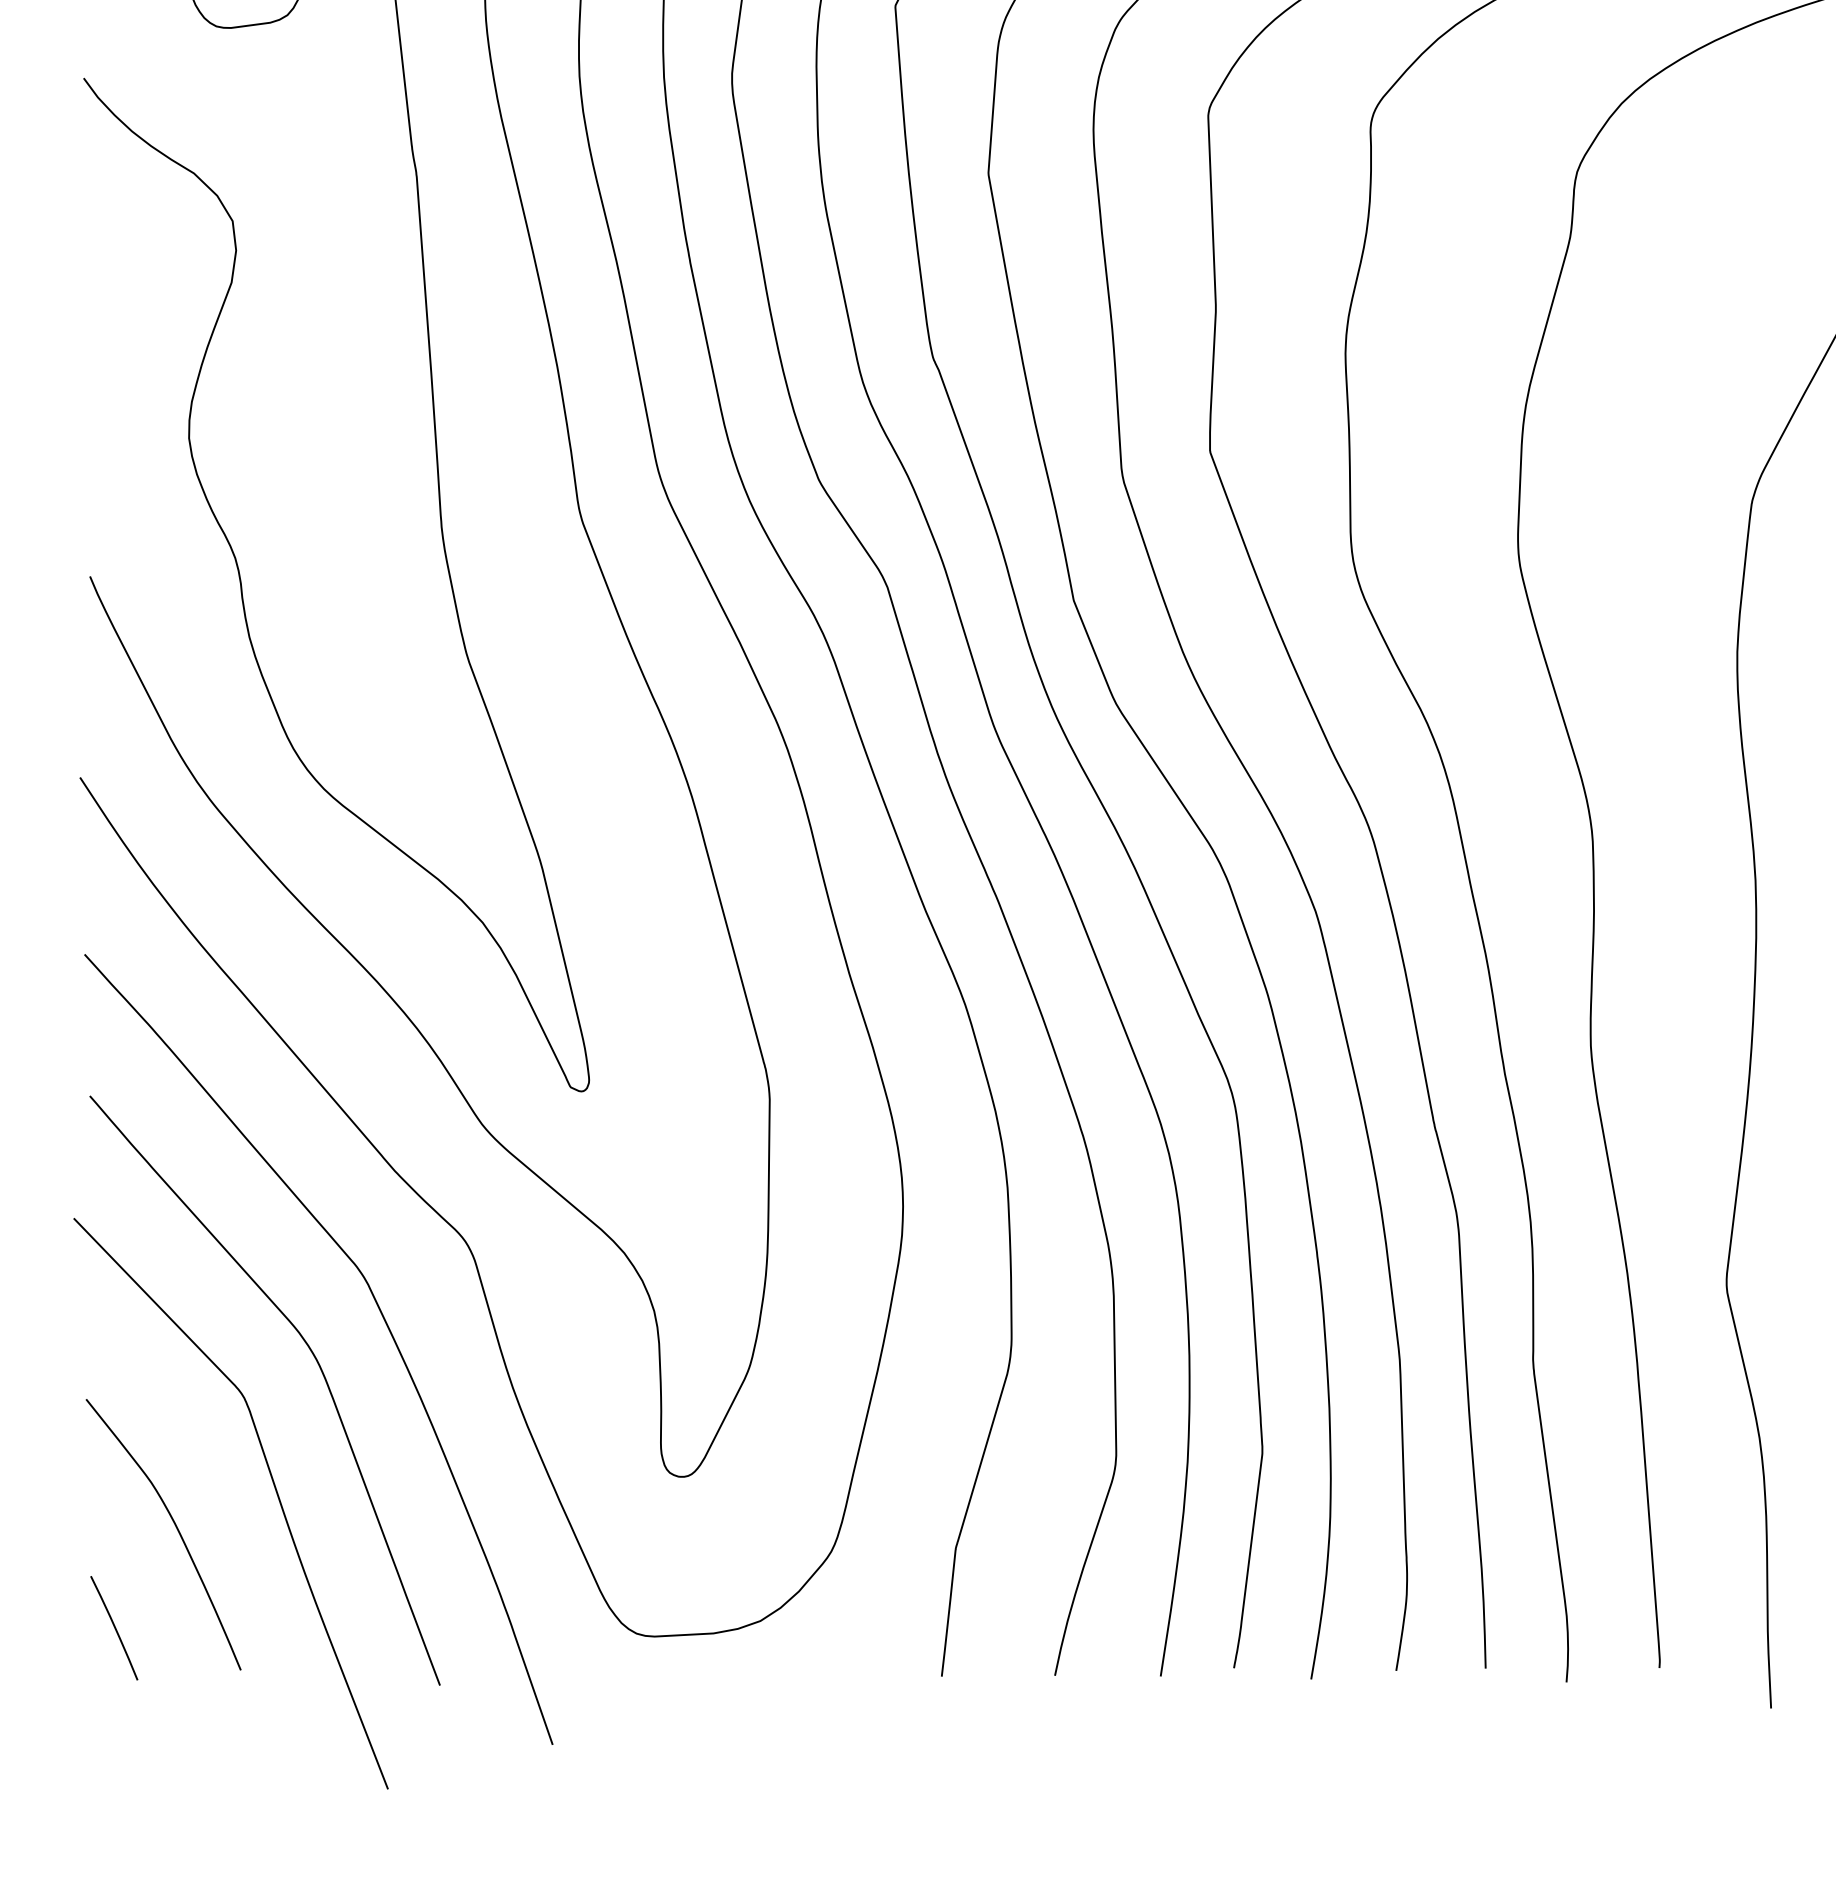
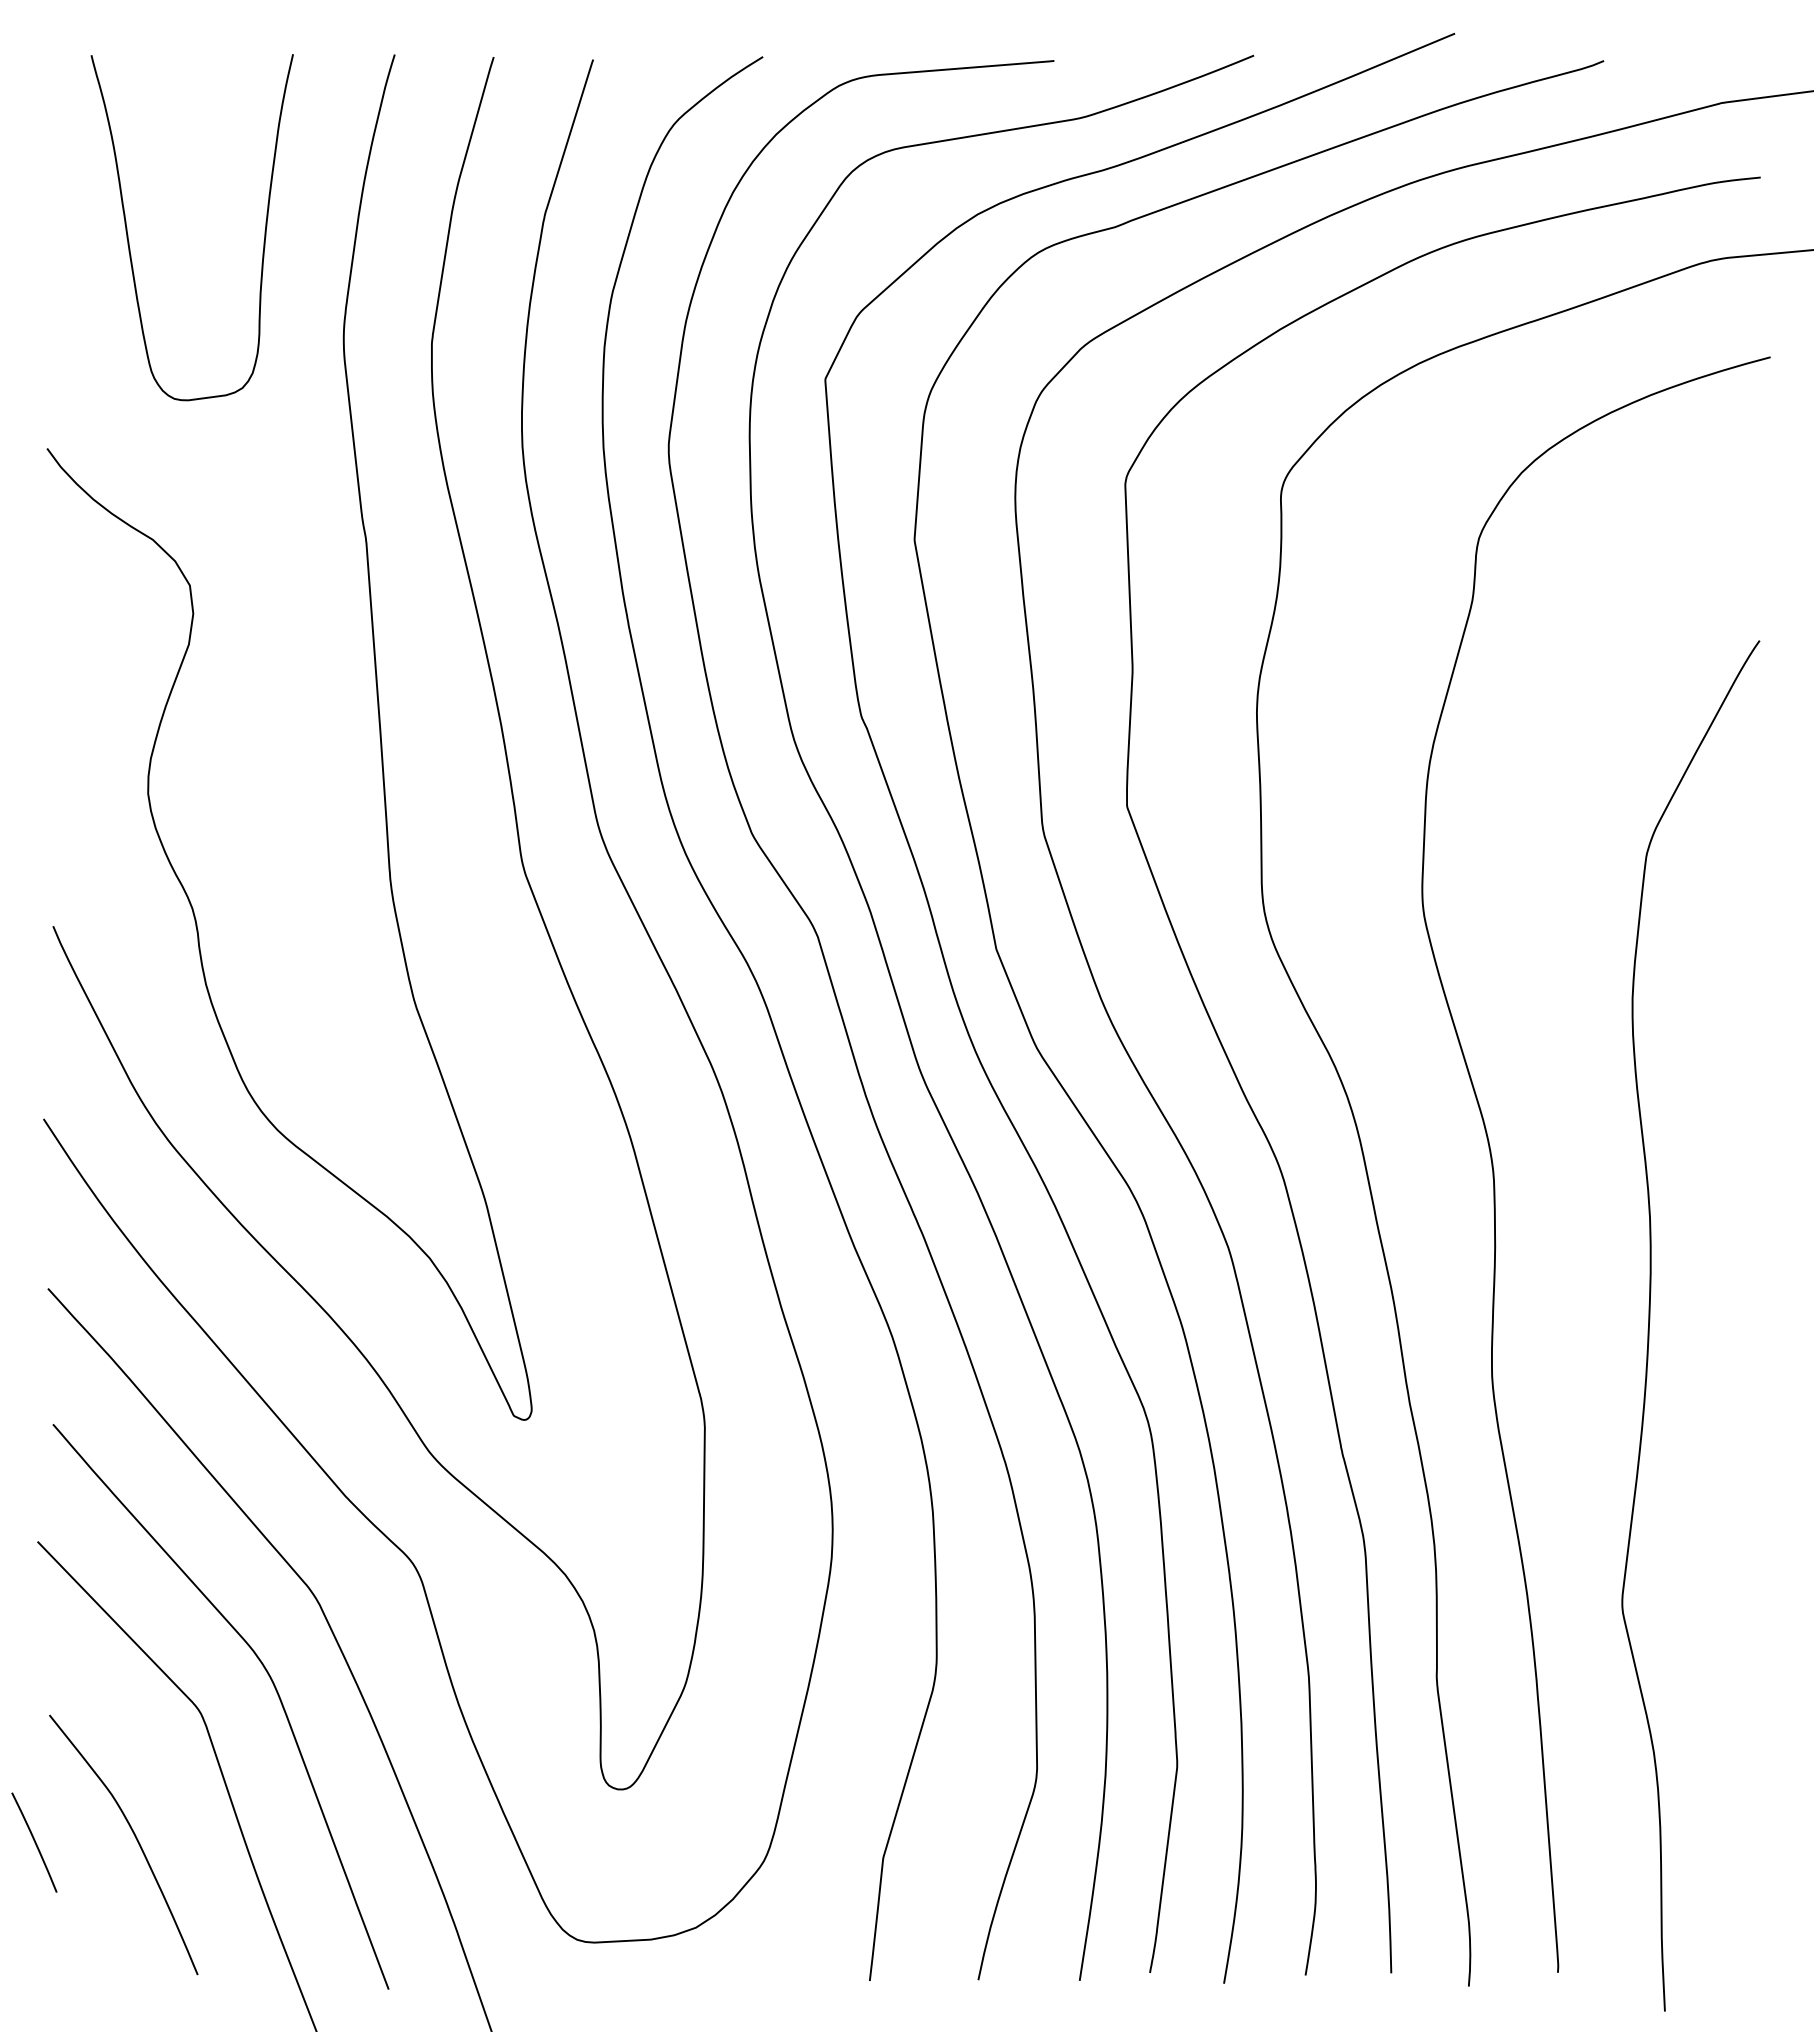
curve: (114, 1628) -> (34, 1842), moved

